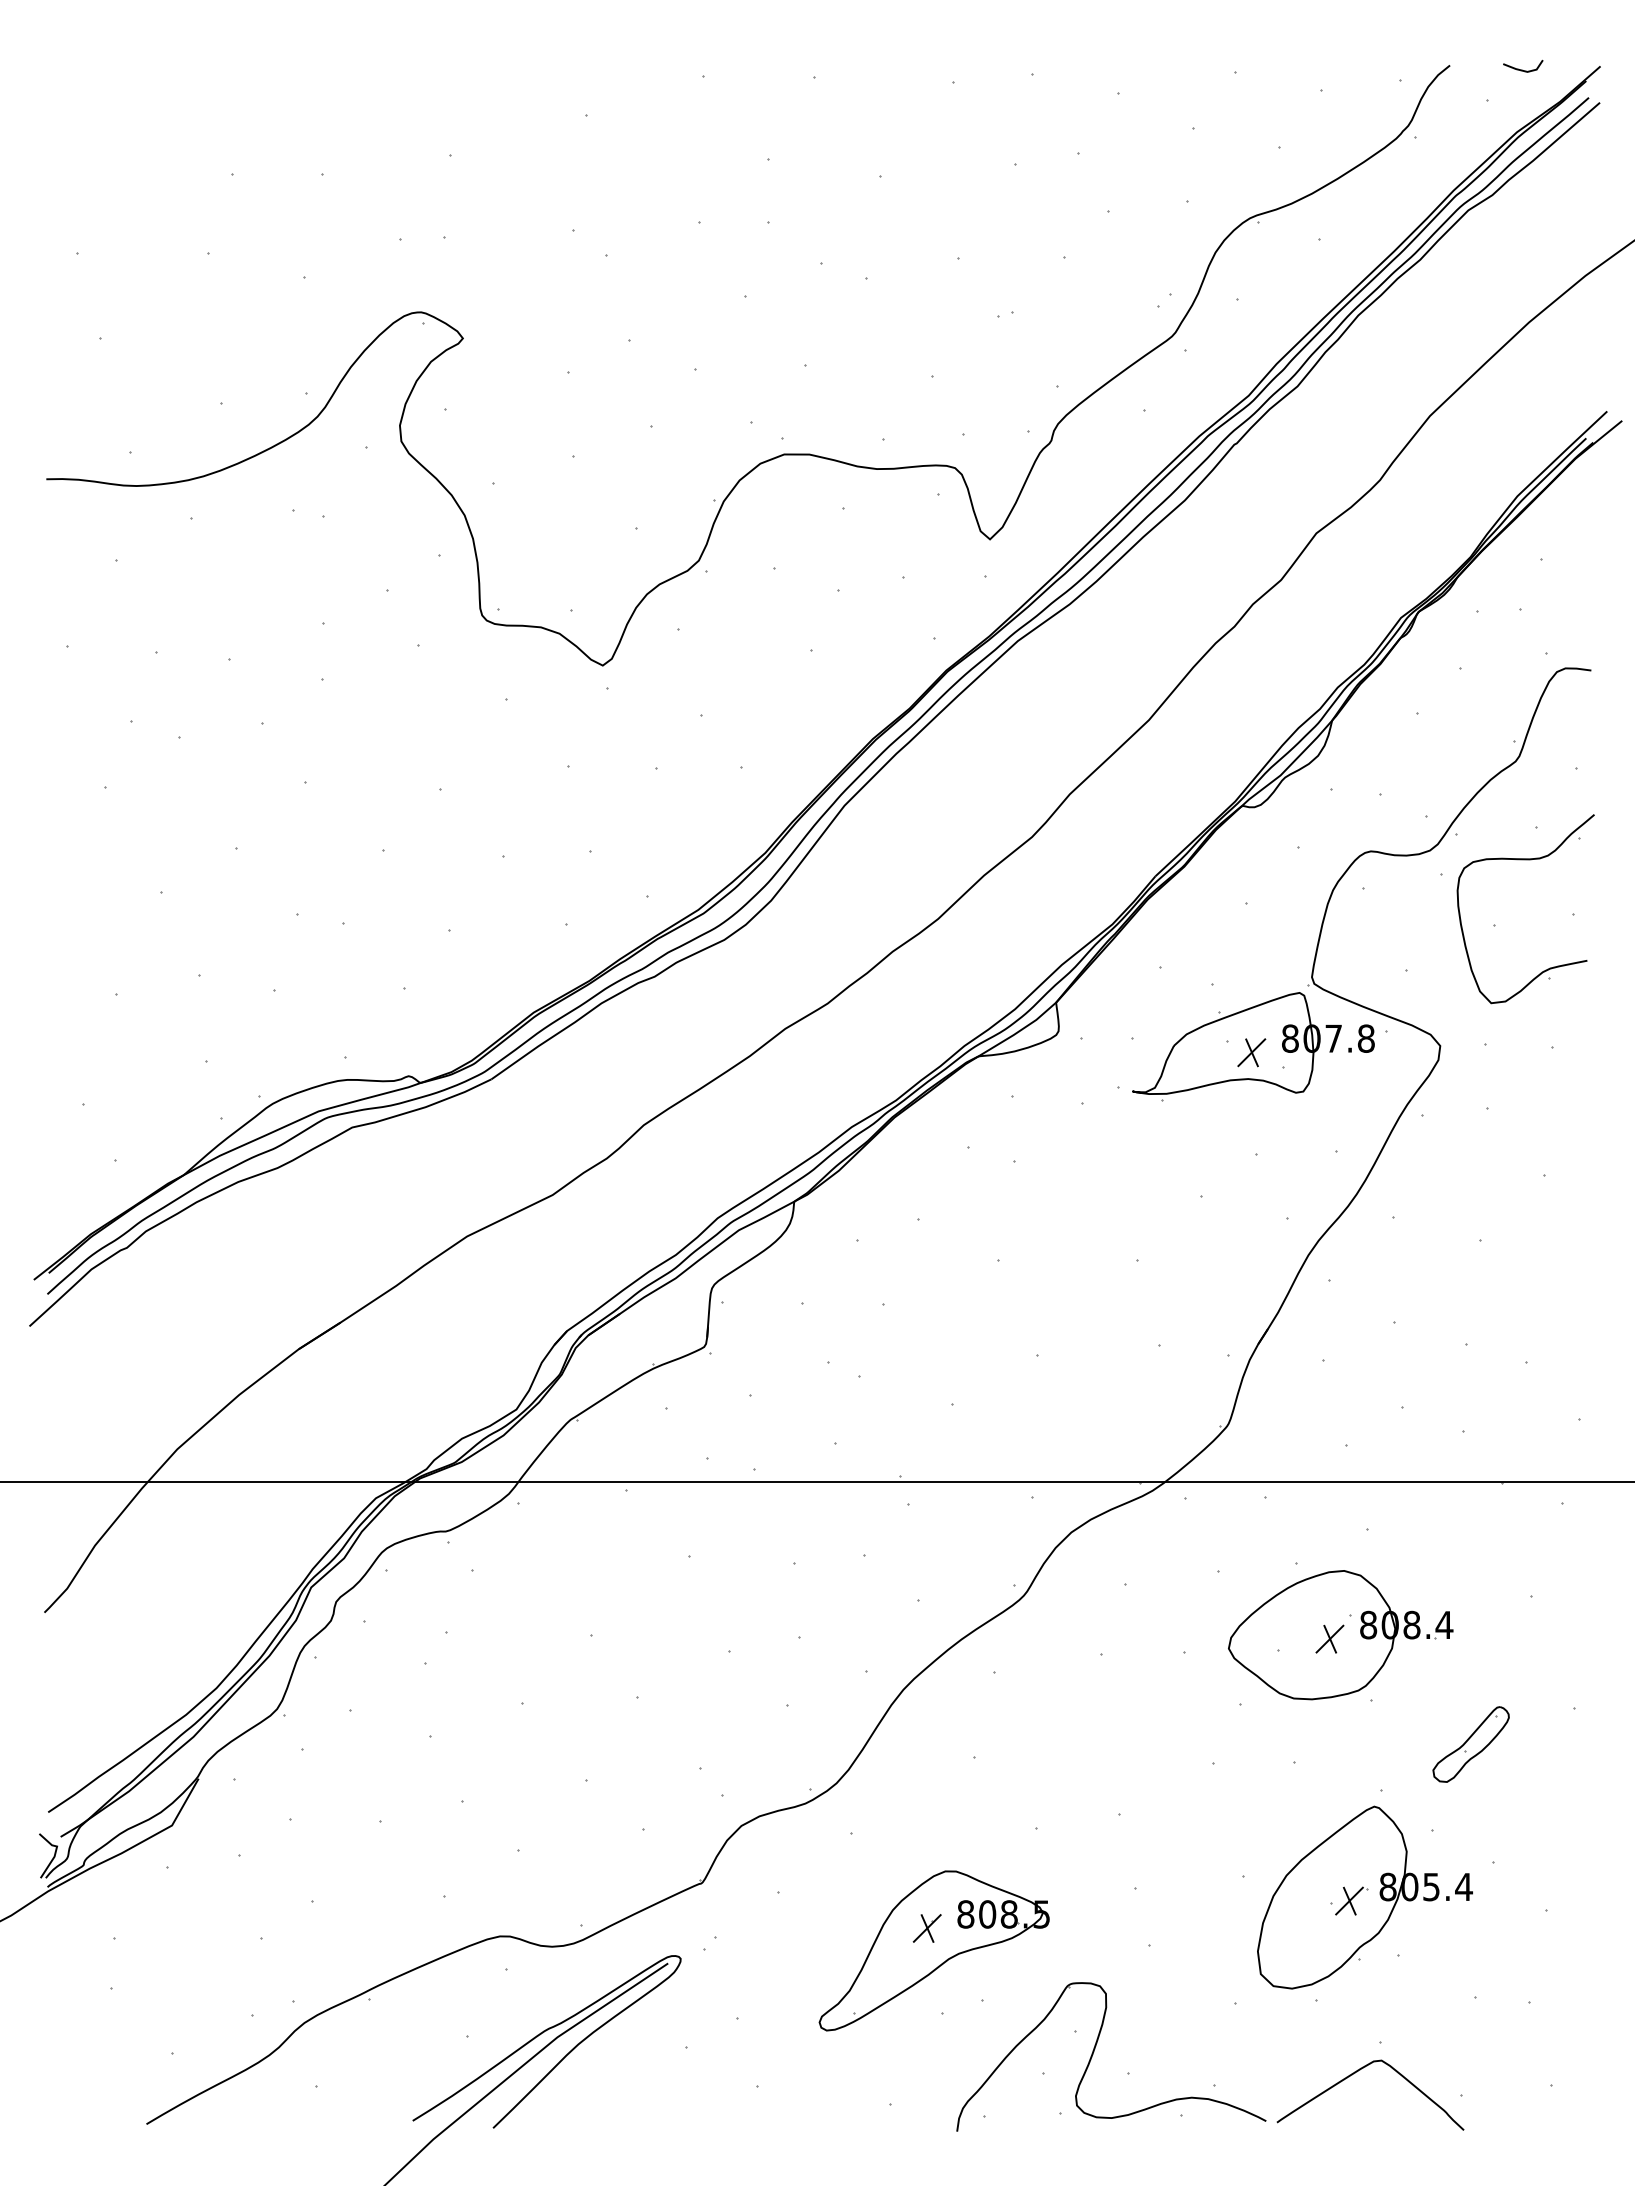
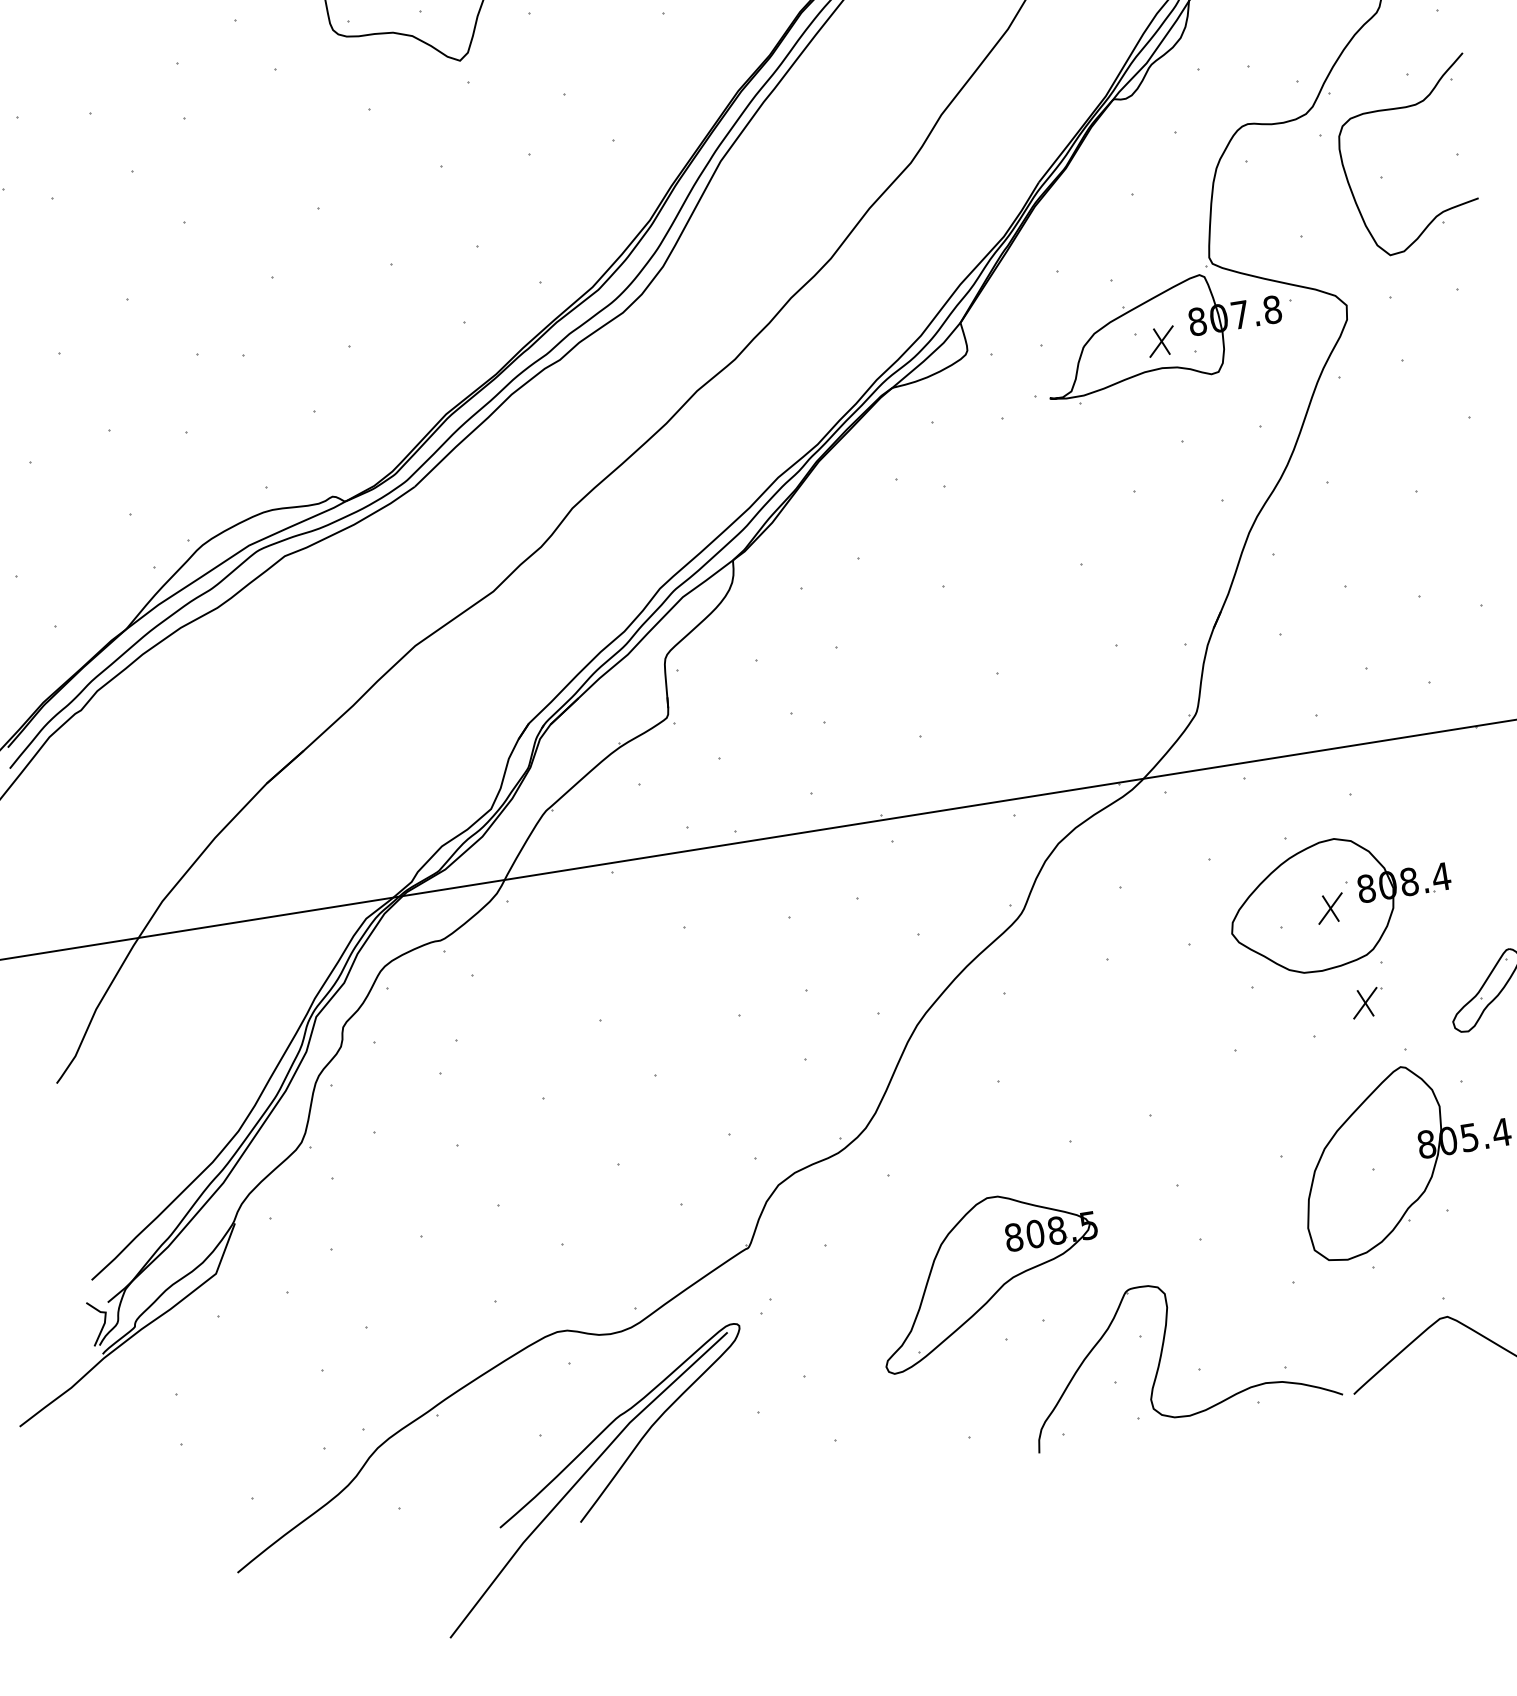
part: (1351, 1900) -> (1367, 1002), moved
part: (926, 1928) -> (977, 1257), removed

